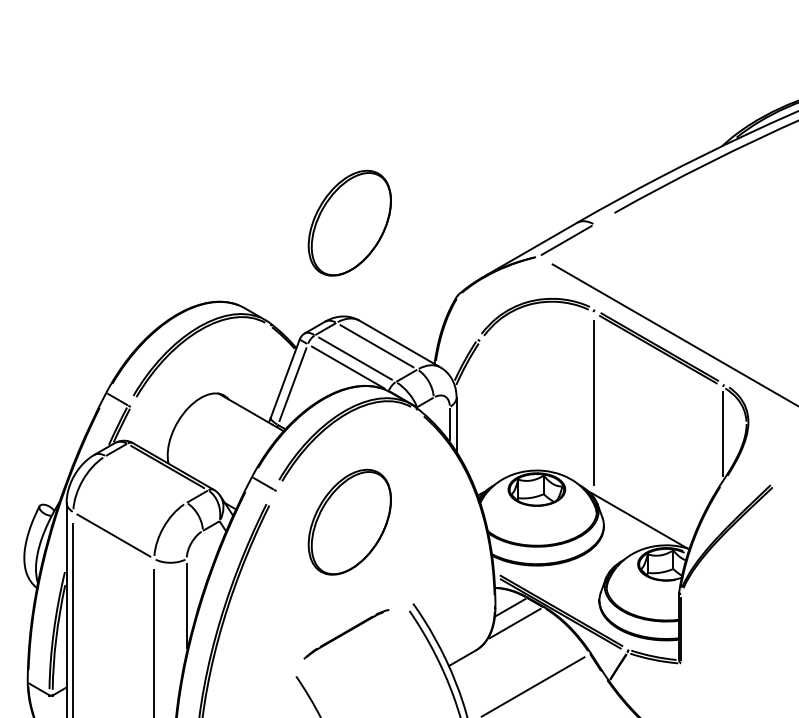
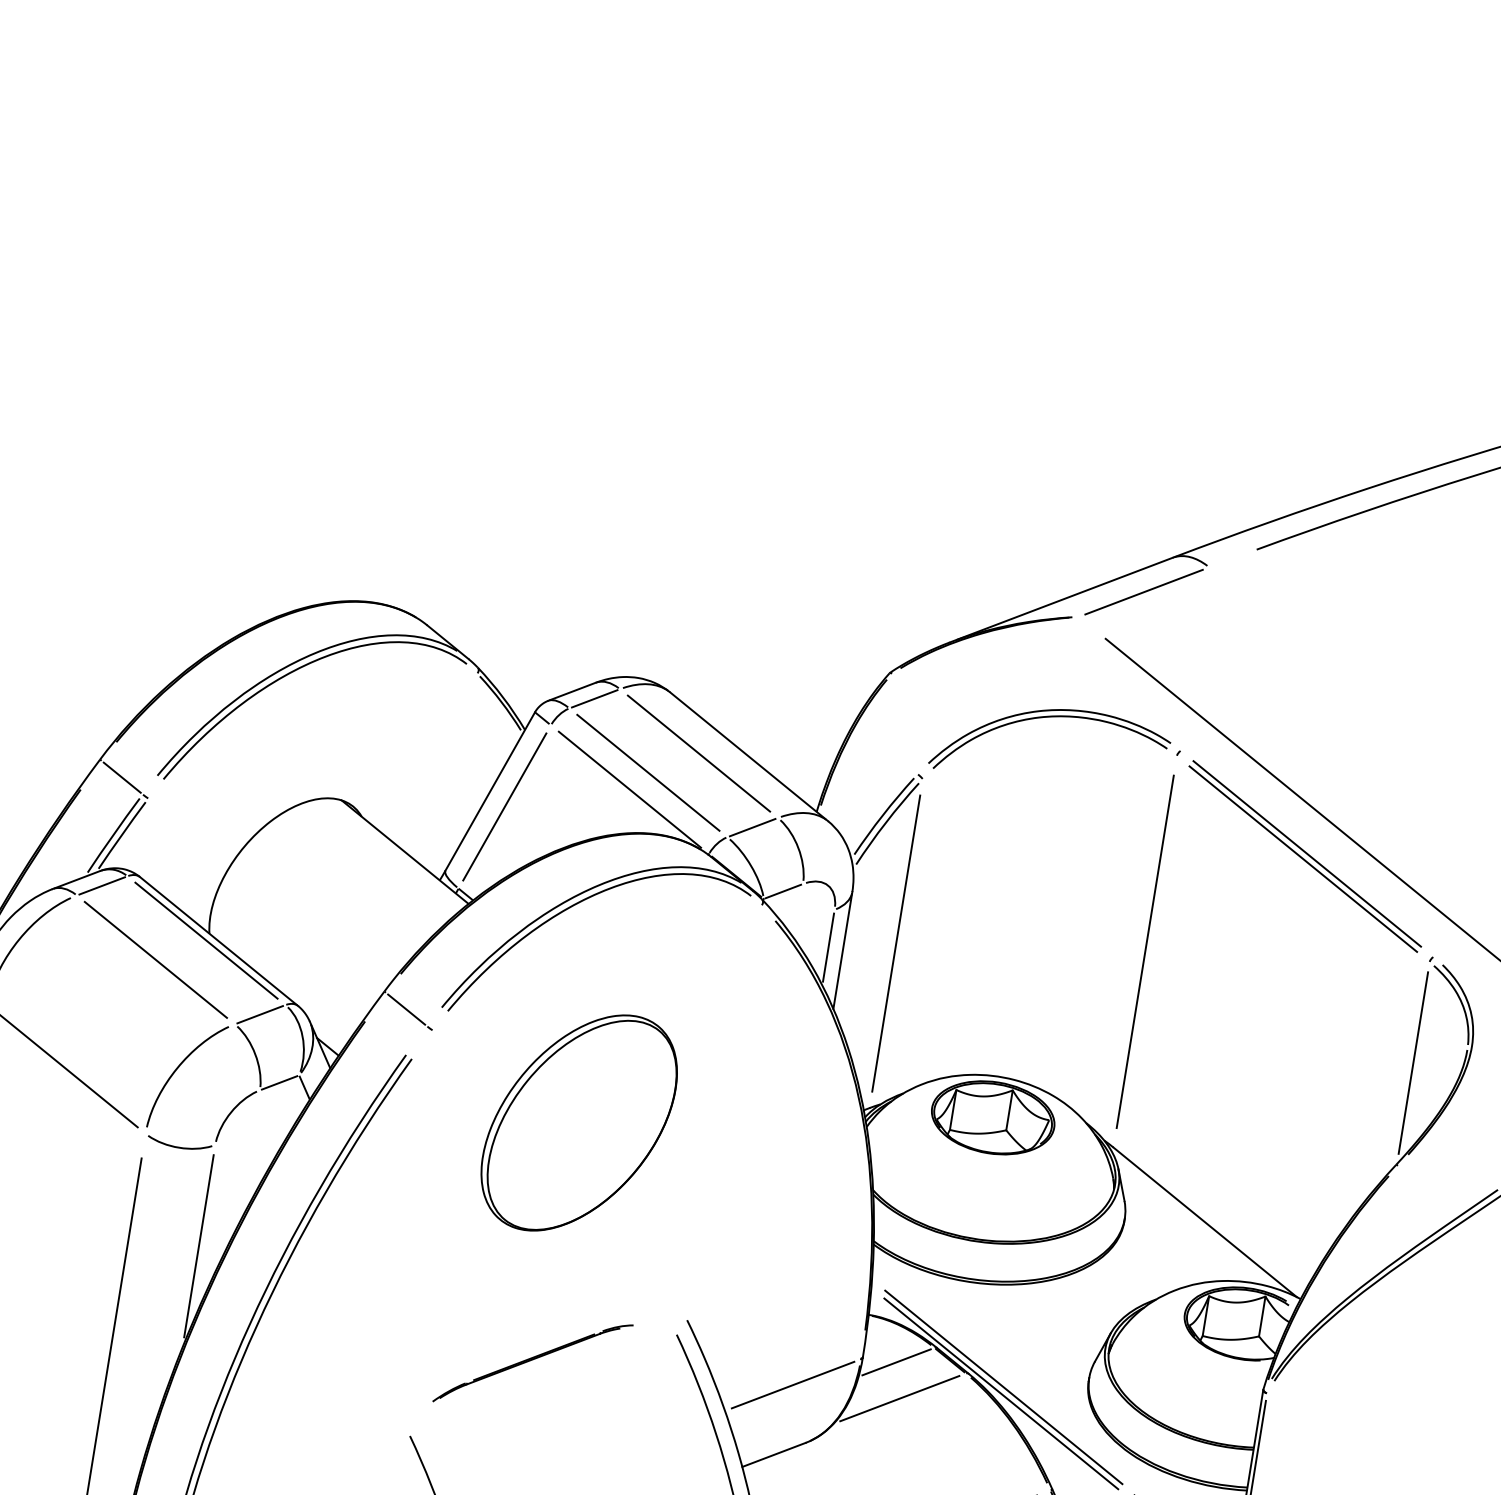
part: (349, 222) -> (682, 477), removed
line: (480, 417) -> (896, 943), added
line: (145, 479) -> (154, 959), added
line: (465, 625) -> (792, 1385), added

